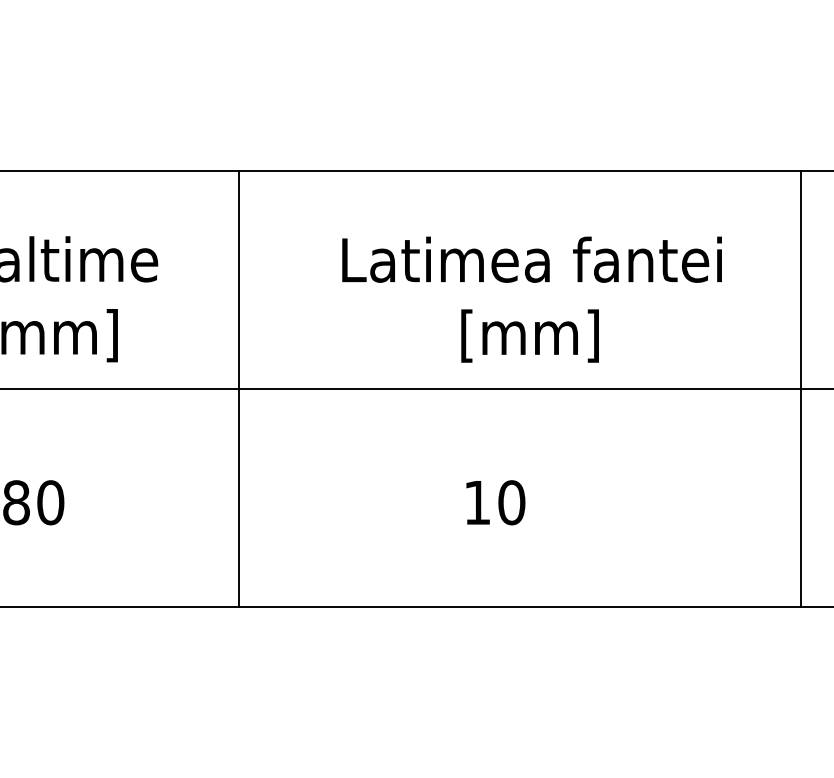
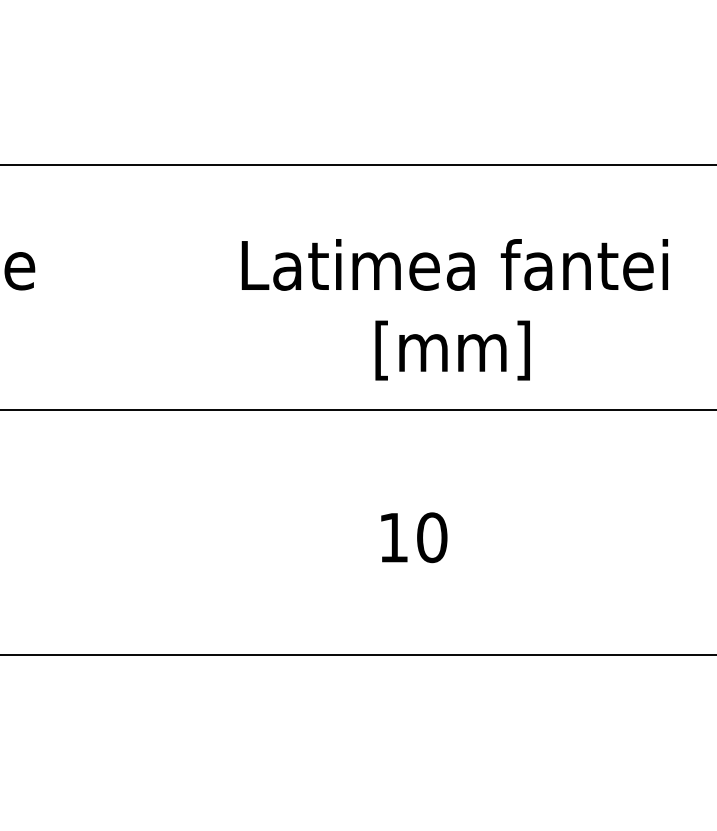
line: (239, 388) -> (126, 409), removed

